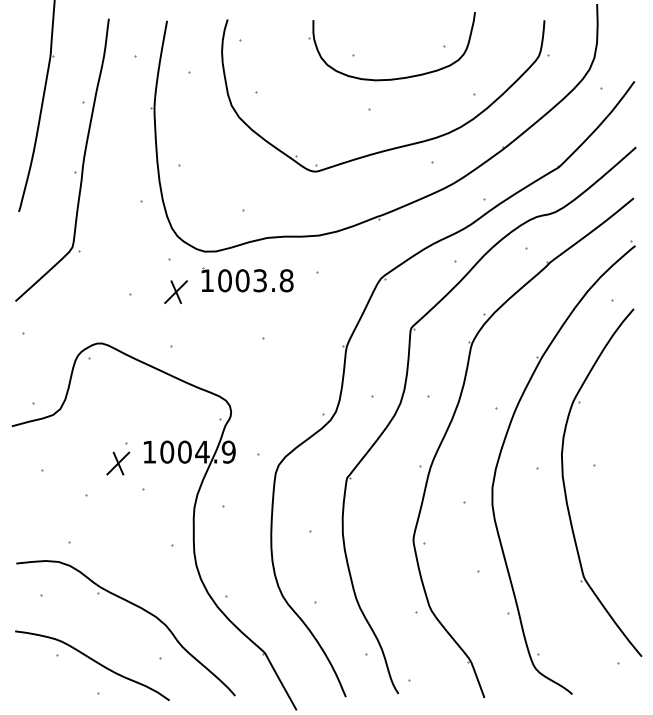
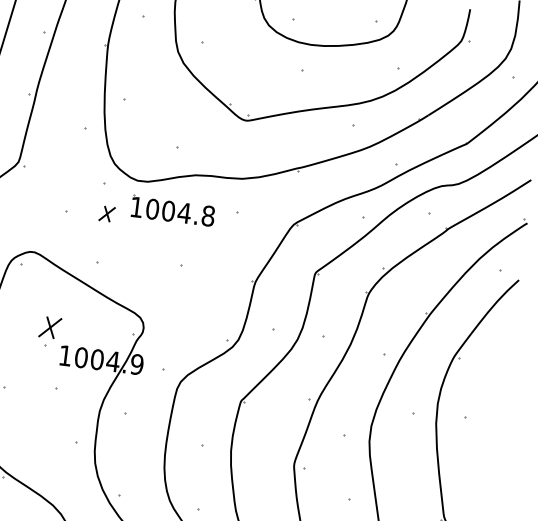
text: (259, 280) -> (183, 212), 1003.8 -> 1004.8
part: (175, 291) -> (106, 213), size x0.7
part: (118, 463) -> (50, 327), moved

